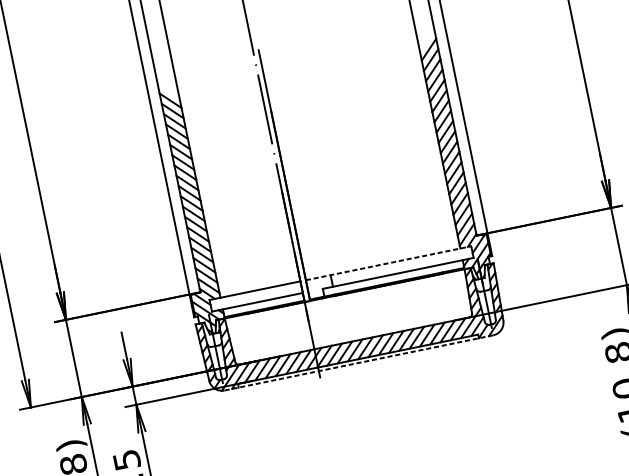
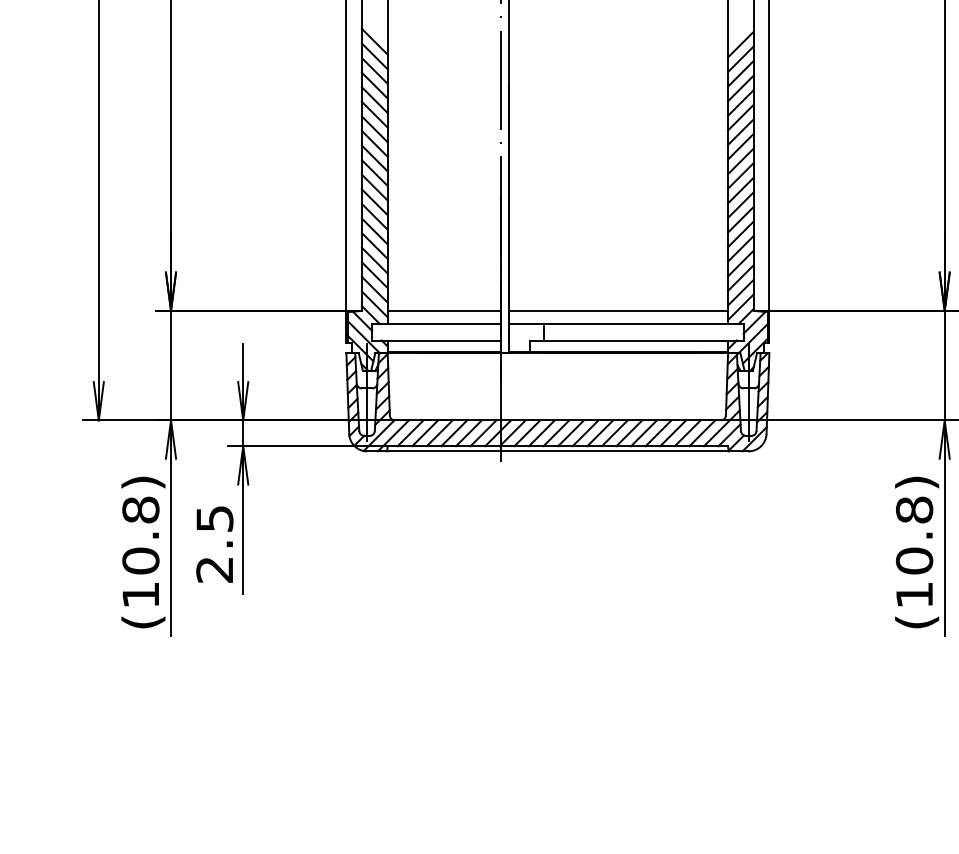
line: (381, 255) -> (618, 311), added
line: (388, 263) -> (626, 324), dashed -> solid
line: (258, 280) -> (444, 311), added
line: (358, 363) -> (557, 451), dashed -> solid

